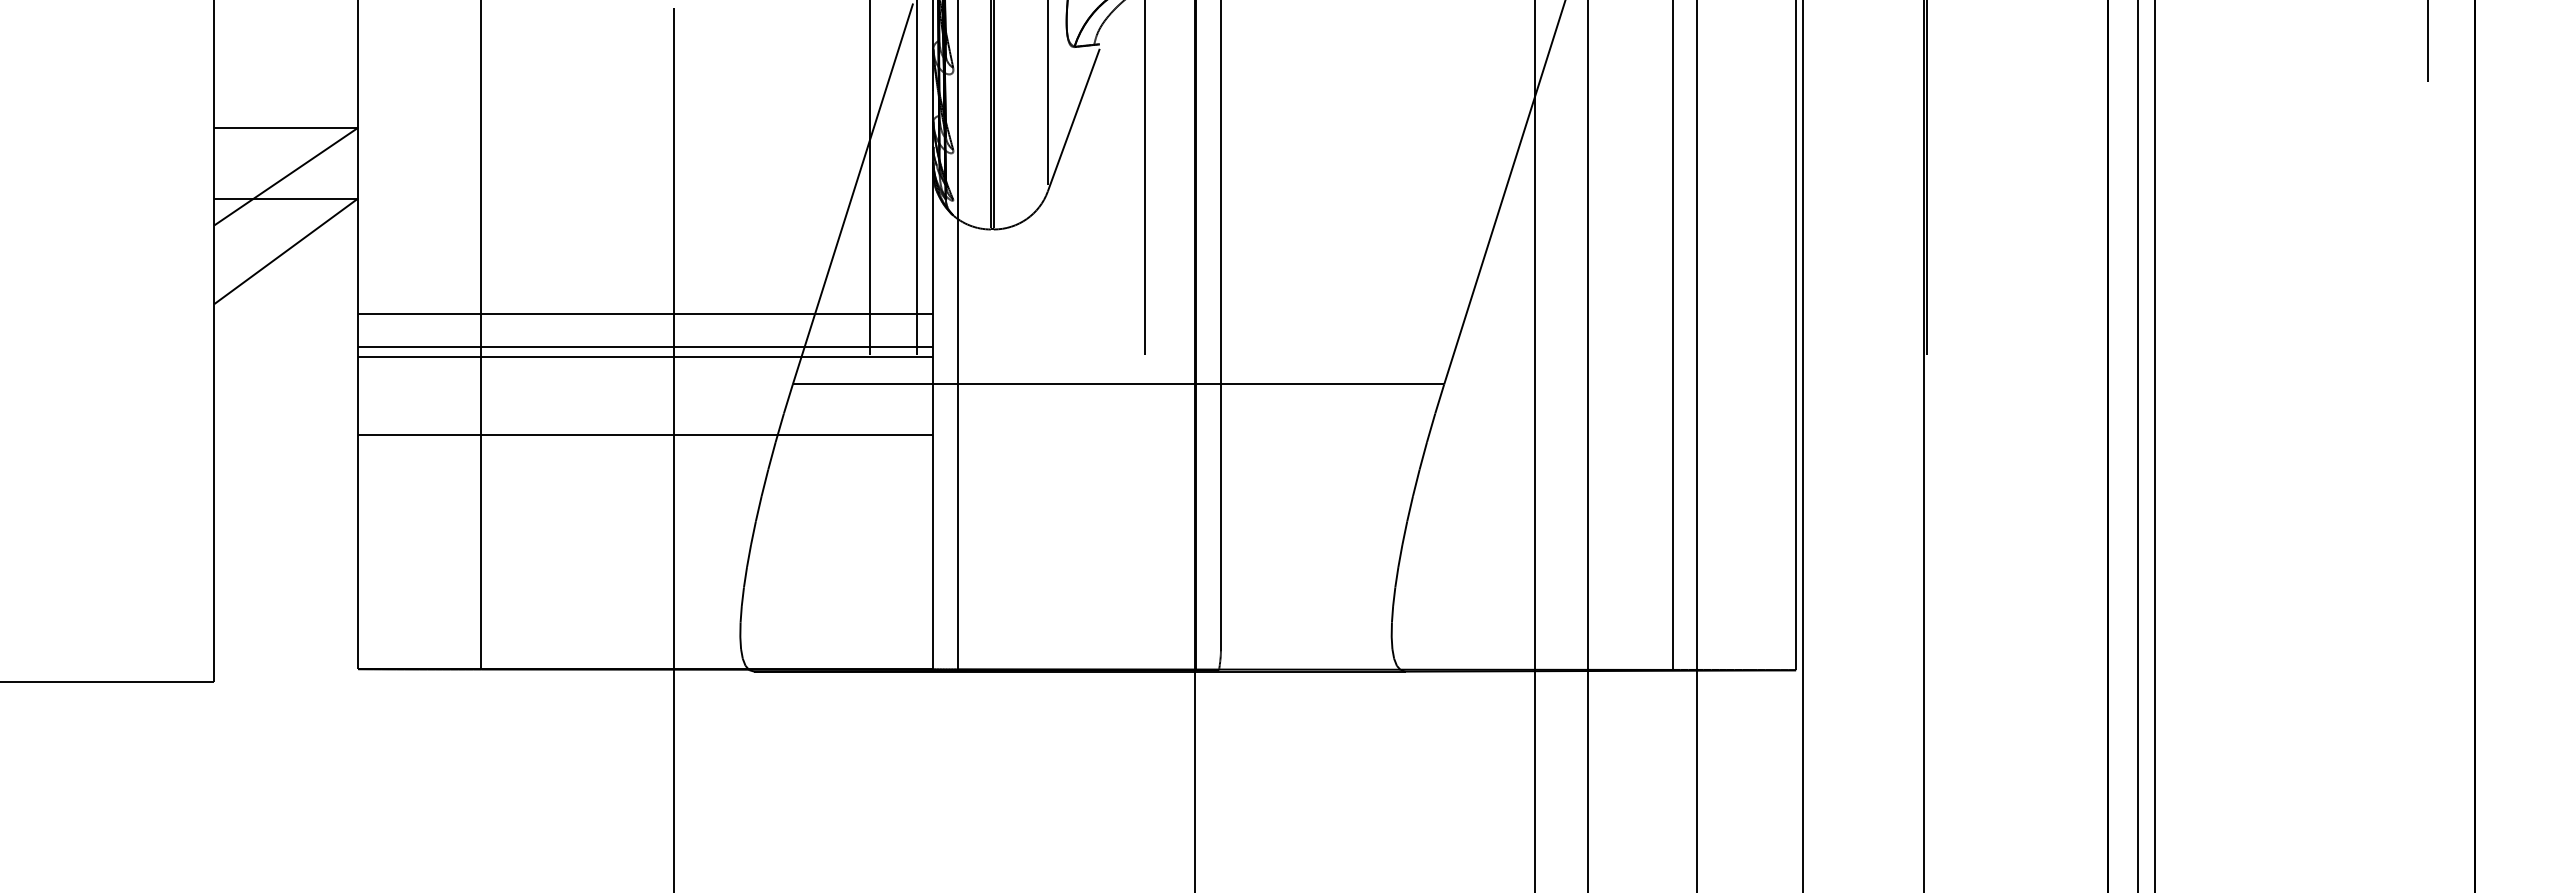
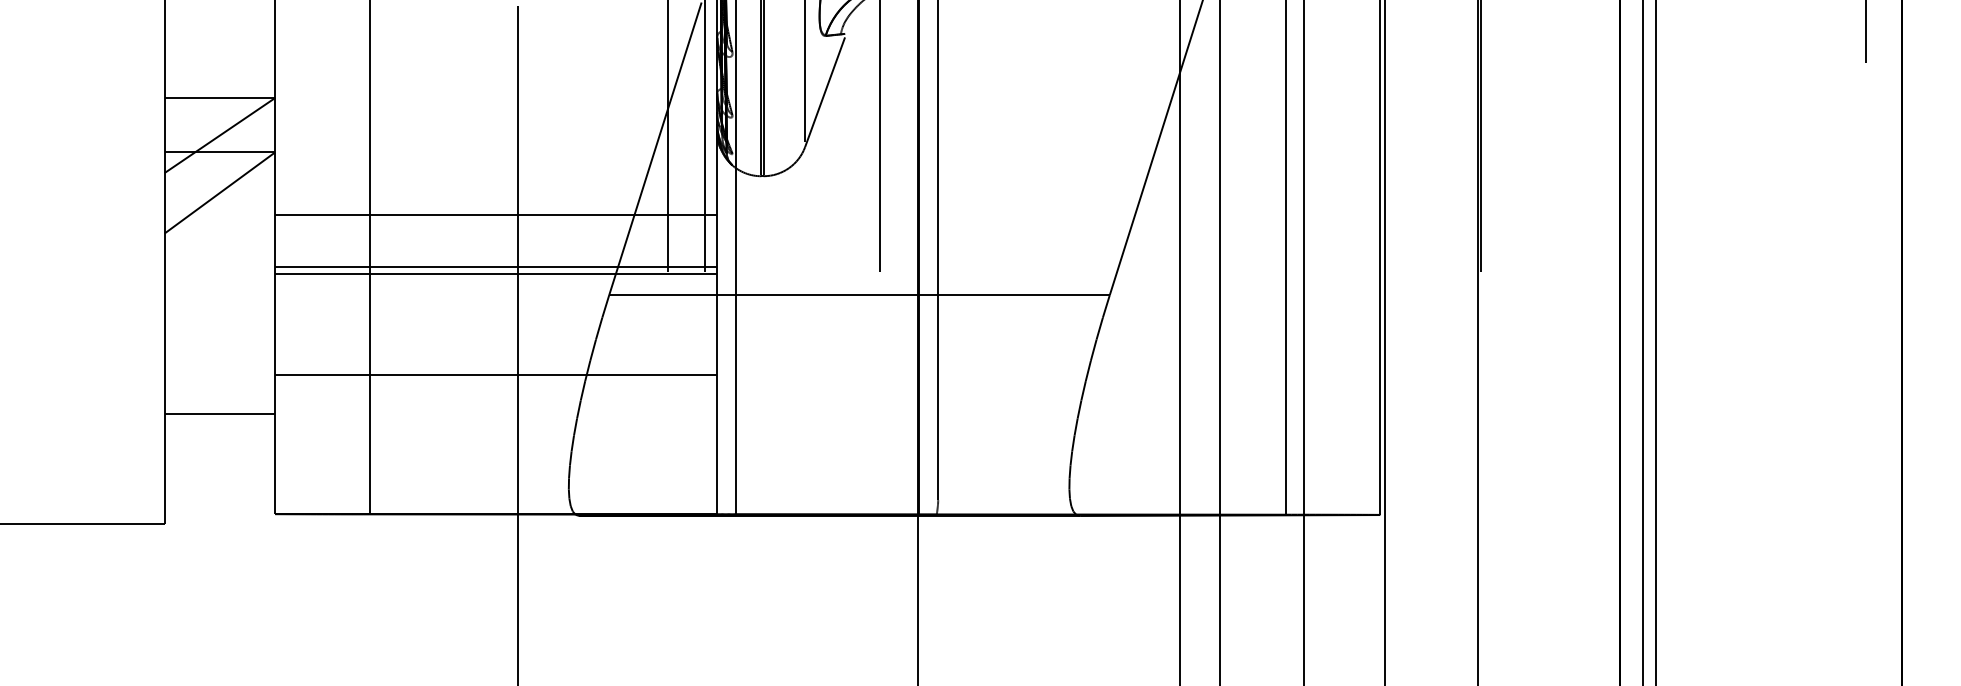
line: (646, 313) -> (496, 214), moved
line: (646, 435) -> (496, 375), moved
line: (285, 538) -> (219, 413), added

